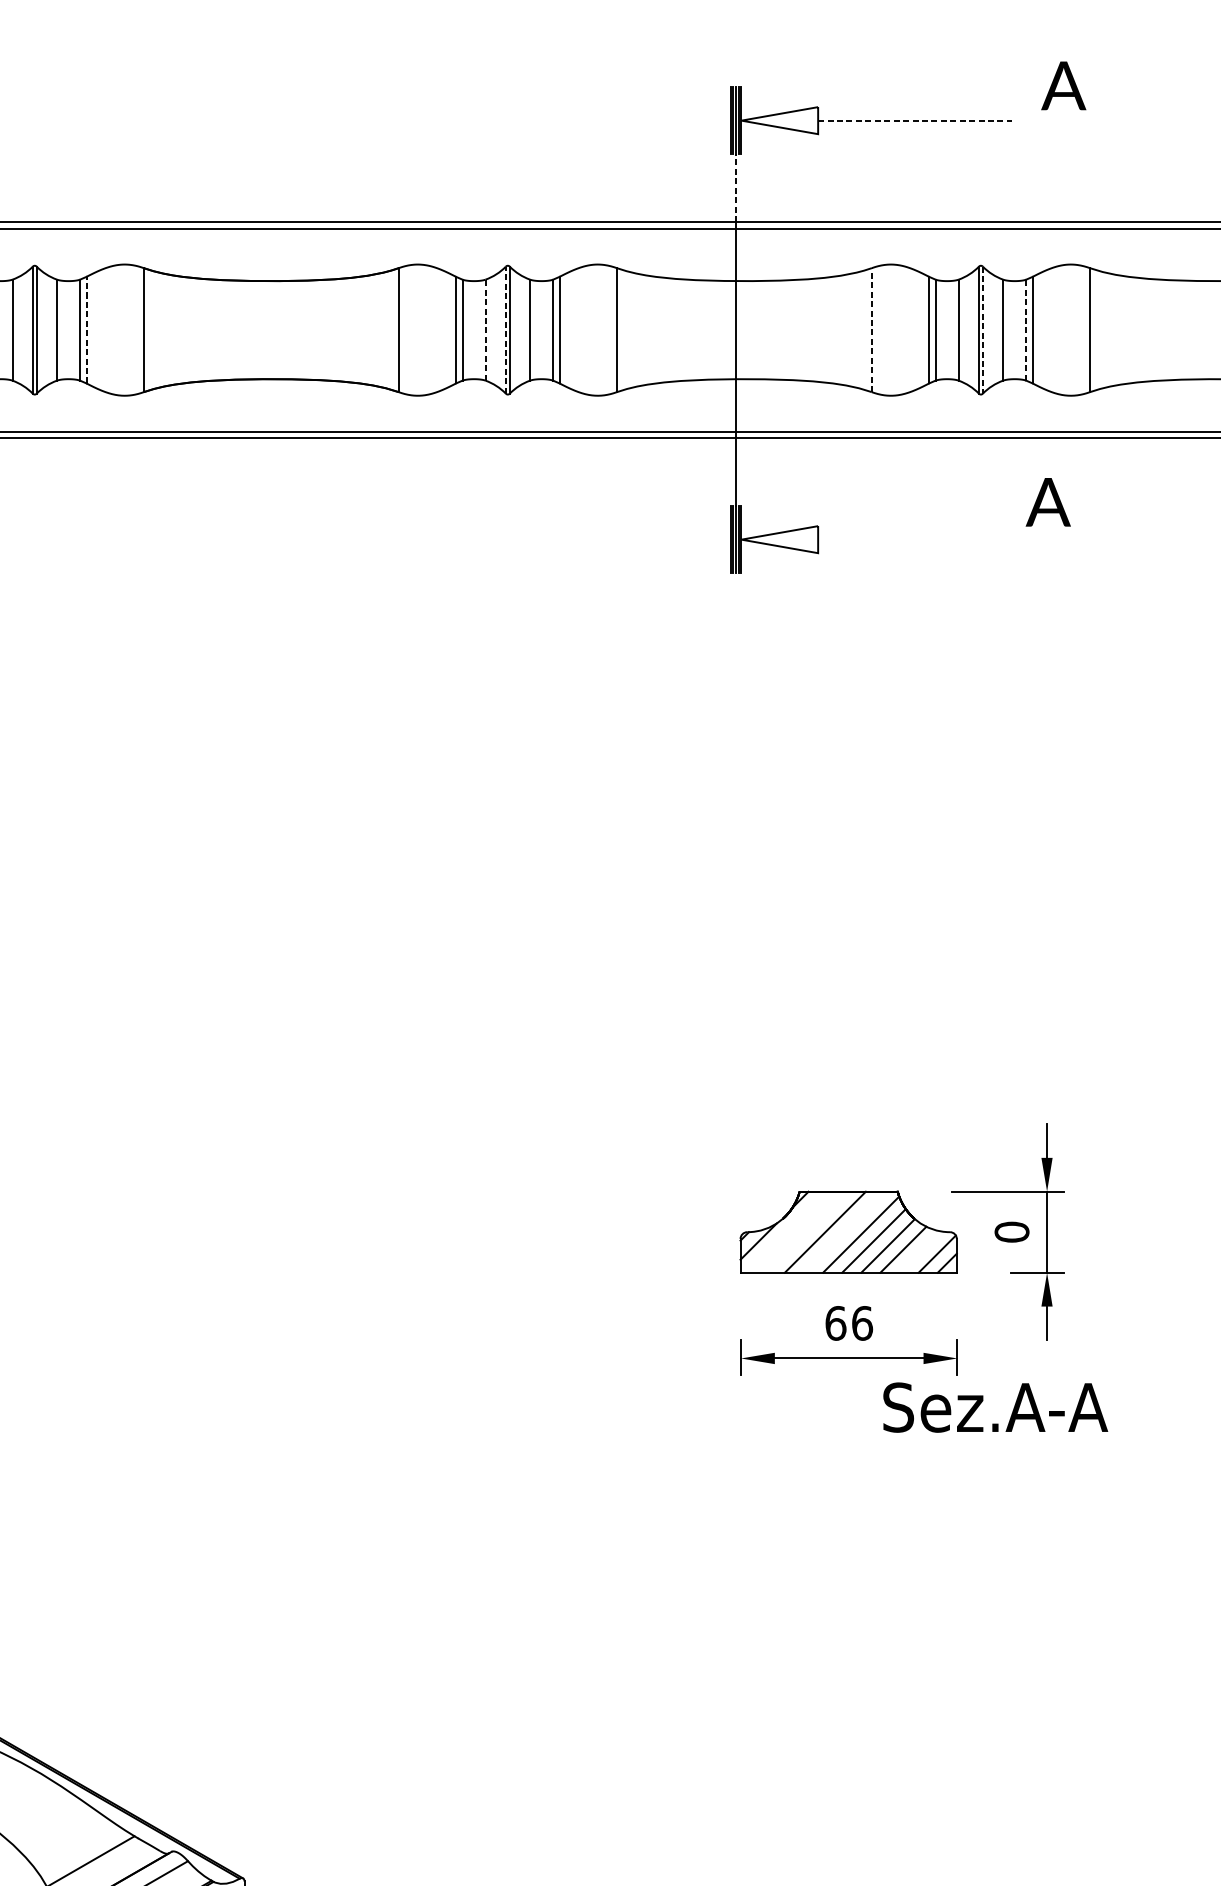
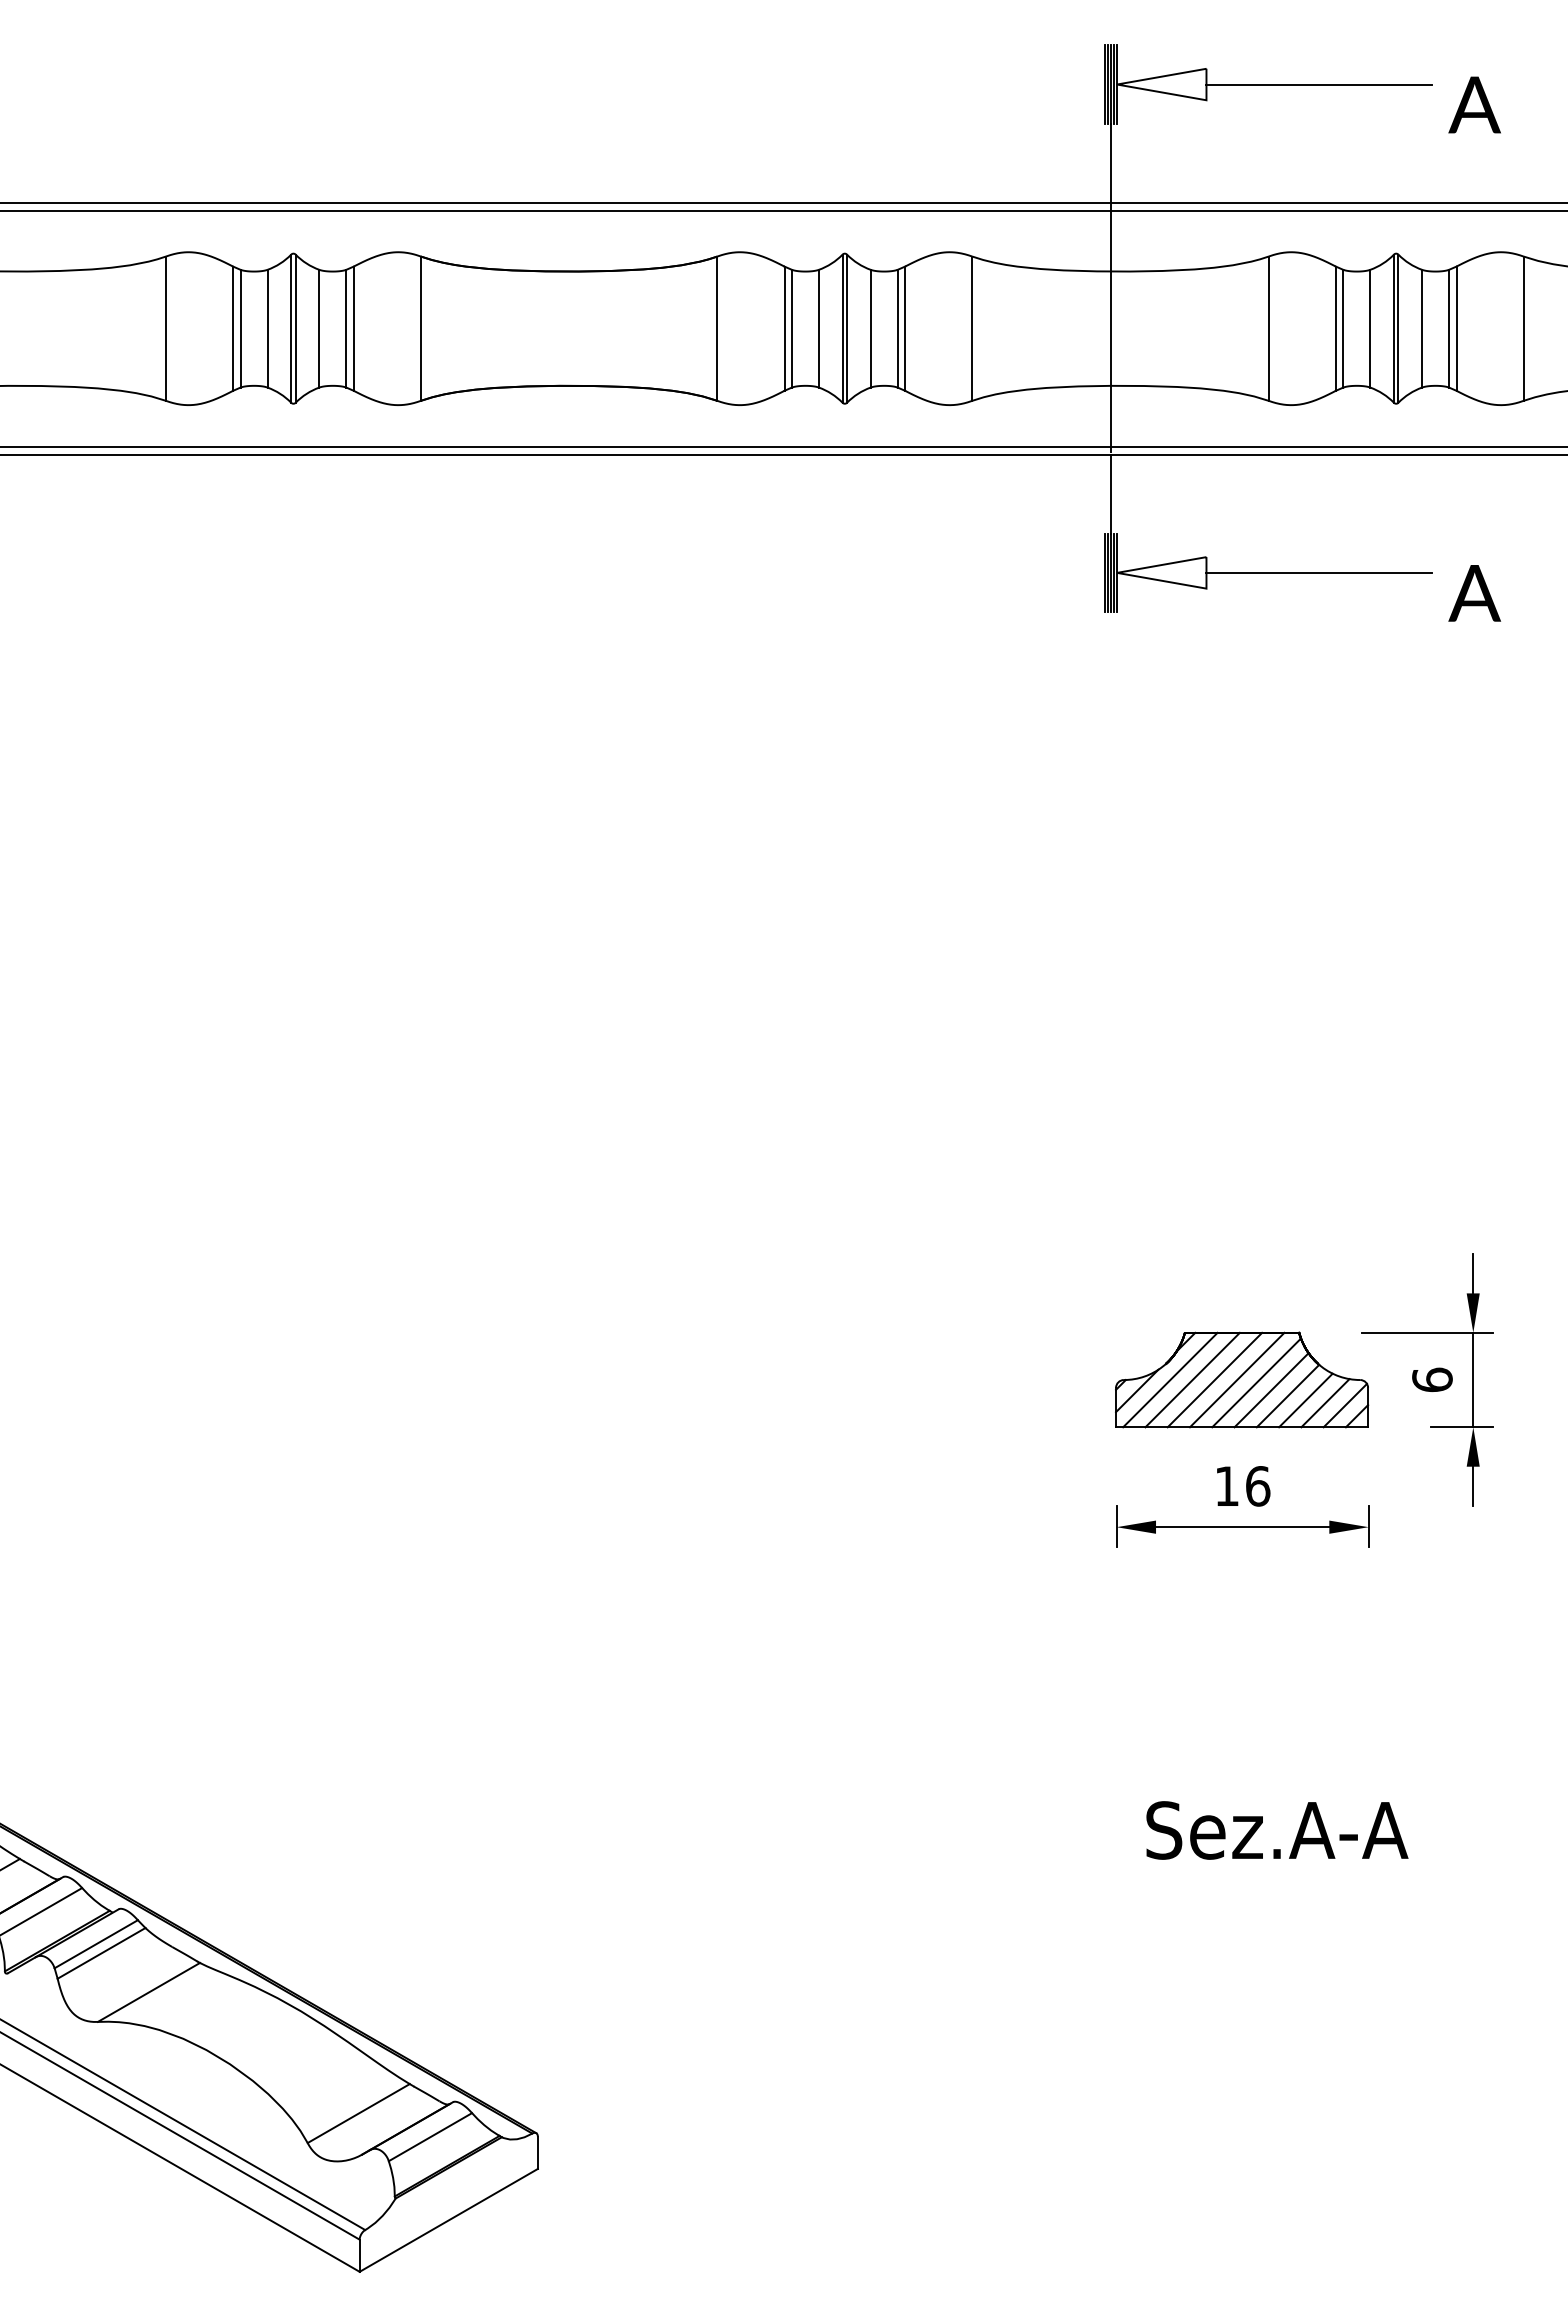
text: (1063, 85) -> (1474, 104), moved
line: (915, 120) -> (1319, 84), dashed -> solid
line: (735, 187) -> (1110, 162), dashed -> solid
line: (86, 329) -> (353, 328), dashed -> solid
line: (485, 329) -> (818, 328), dashed -> solid
line: (505, 329) -> (842, 328), dashed -> solid
line: (871, 329) -> (1268, 328), dashed -> solid
line: (1026, 329) -> (1449, 328), dashed -> solid
line: (982, 330) -> (1398, 329), dashed -> solid
text: (1048, 502) -> (1474, 593), moved
line: (915, 539) -> (1319, 572), added
line: (787, 1231) -> (1170, 1379), added
line: (806, 1231) -> (1192, 1379), added
line: (843, 1231) -> (1236, 1379), added
text: (1012, 1231) -> (1432, 1379), 0 -> 6
line: (920, 1252) -> (1325, 1403), added
text: (836, 1323) -> (1227, 1486), 66 -> 16
text: (995, 1407) -> (1277, 1830), moved

